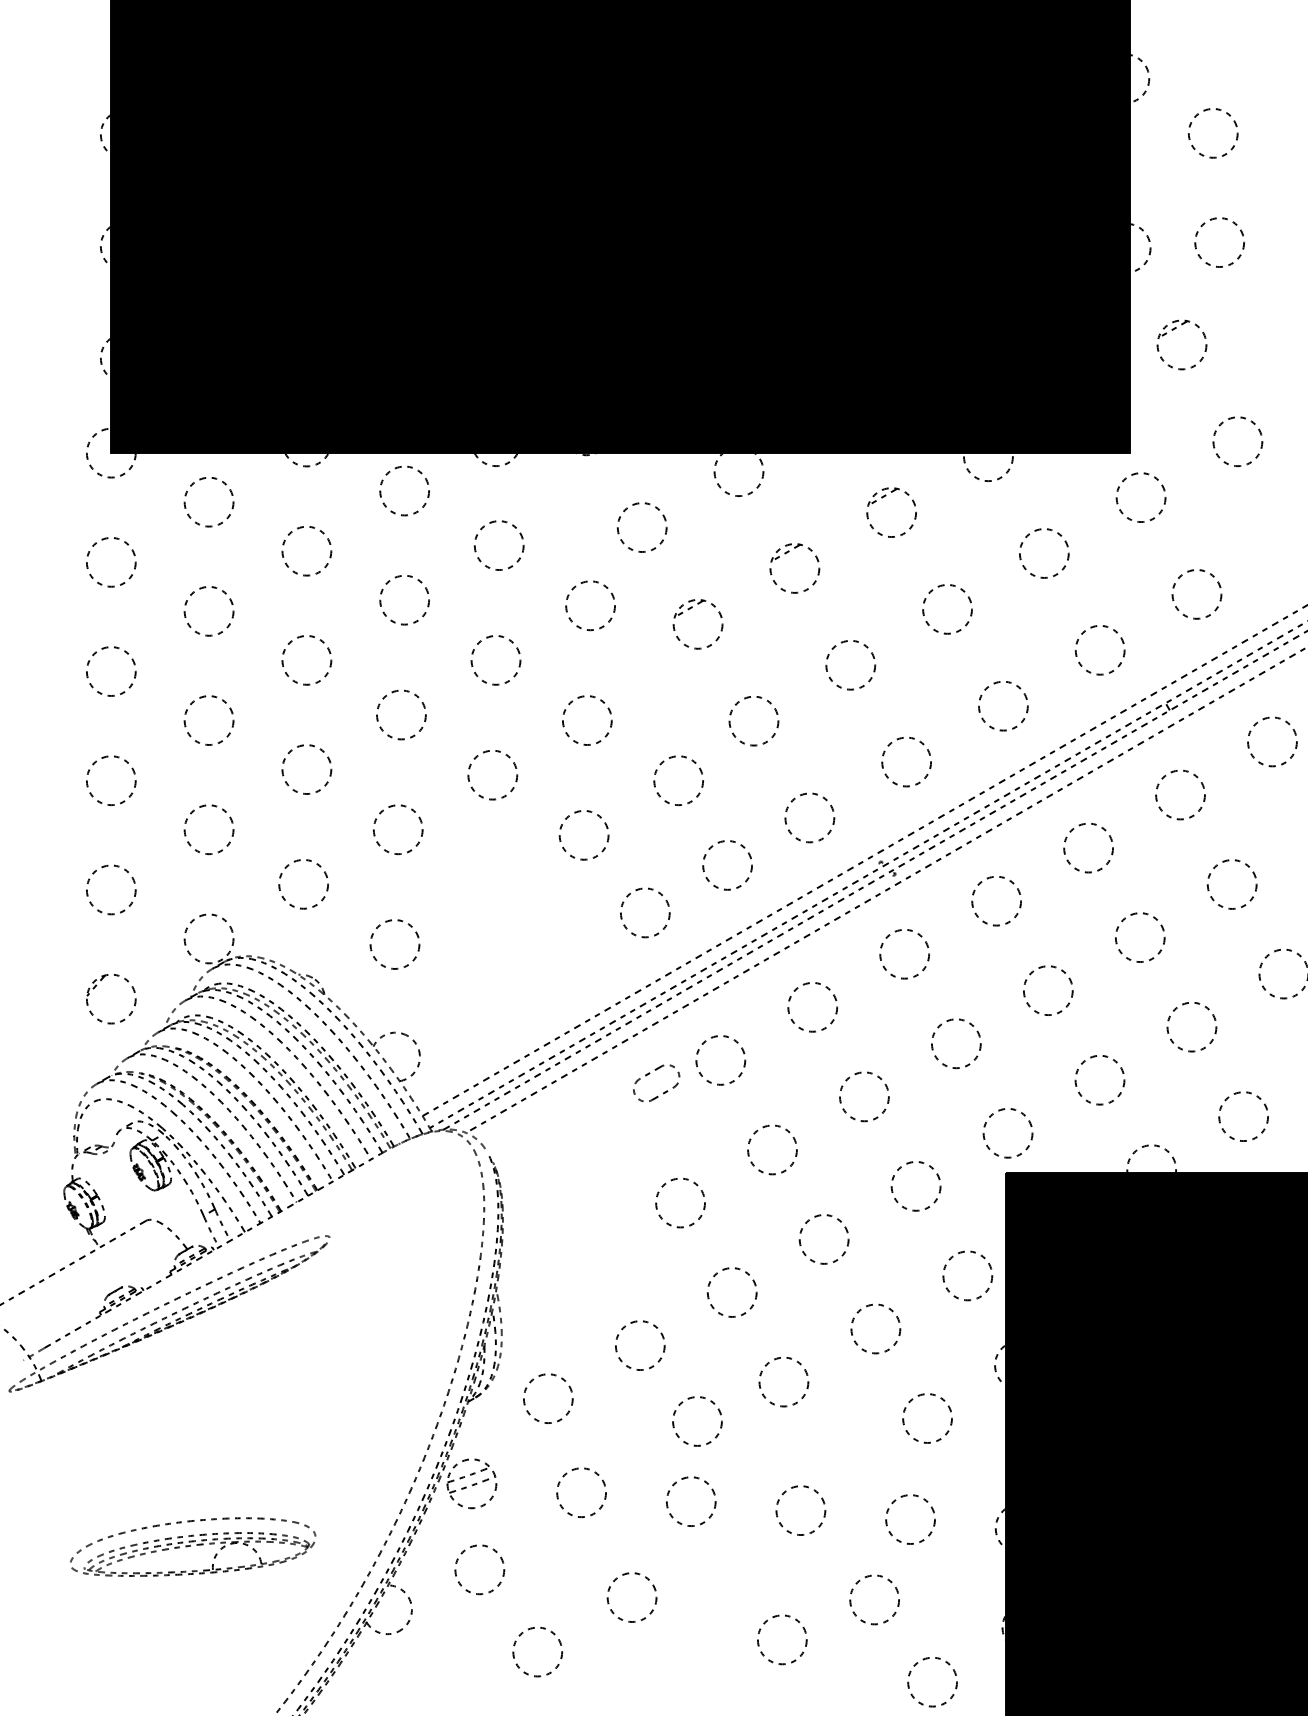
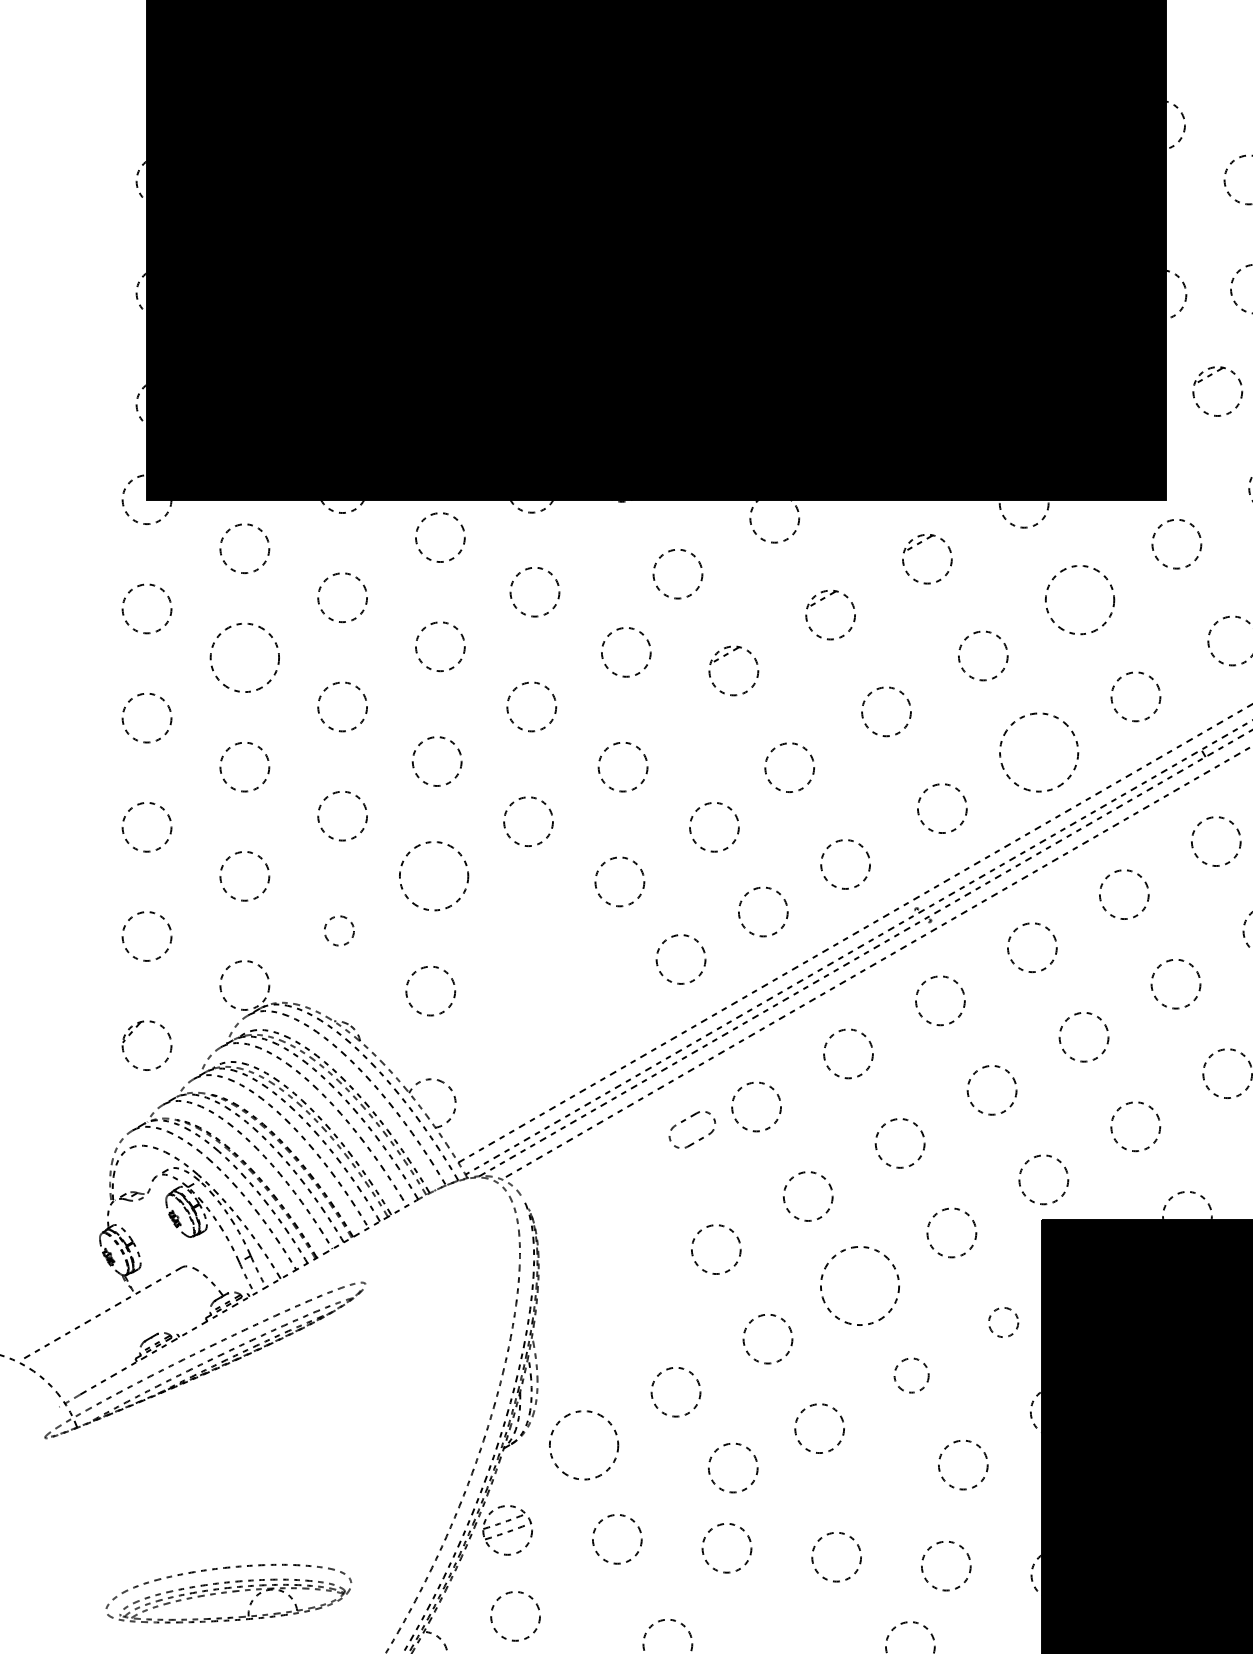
circle: (1044, 553) -> (1080, 600), size x1.4
circle: (208, 611) -> (244, 658), size x1.4
circle: (1003, 706) -> (1039, 753), size x1.6
circle: (397, 829) -> (433, 876), size x1.4
circle: (303, 884) -> (339, 931), size x0.6
circle: (823, 1239) -> (859, 1286), size x1.6
circle: (967, 1275) -> (1003, 1322), size x0.6
circle: (875, 1328) -> (911, 1375), size x0.7
circle: (548, 1398) -> (584, 1445), size x1.4

